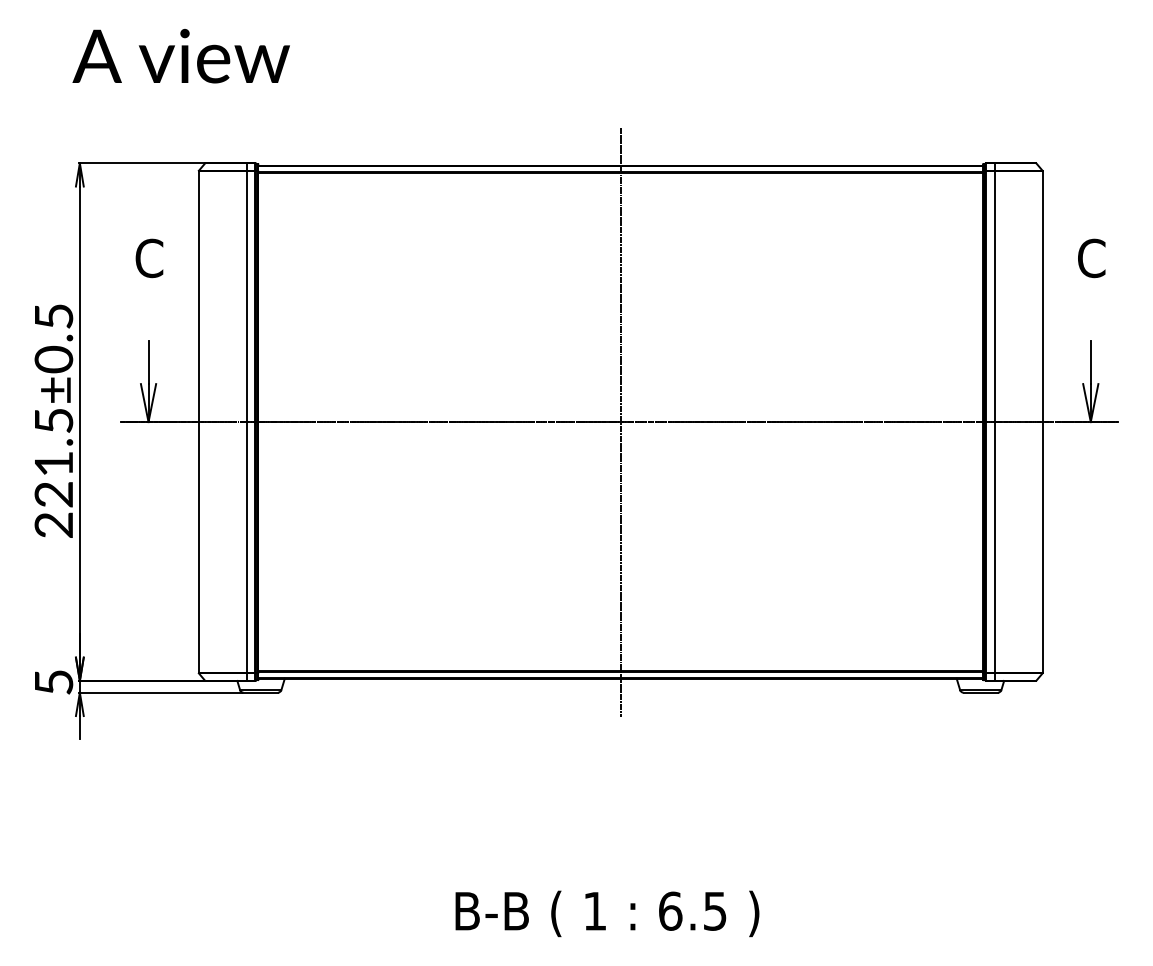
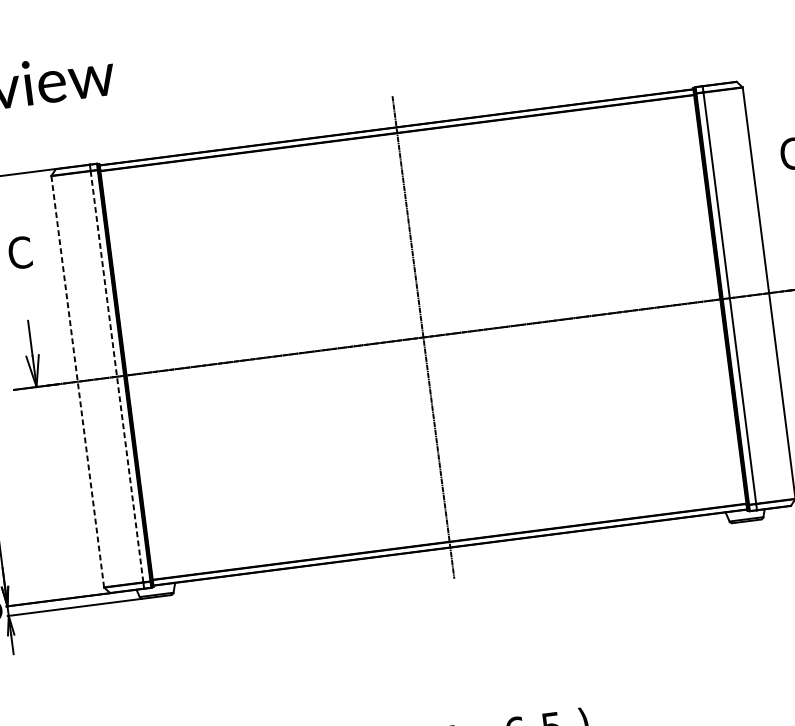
line: (198, 422) -> (77, 382), solid -> dashed
line: (246, 422) -> (116, 377), solid -> dashed

